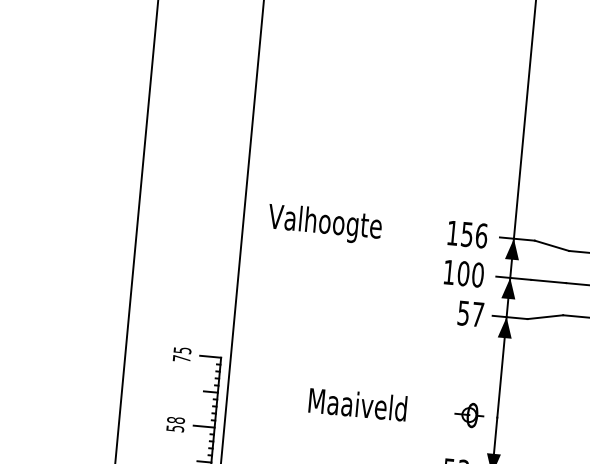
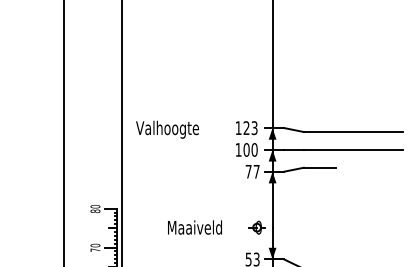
text: (474, 235) -> (250, 128), 156 -> 123
text: (463, 312) -> (248, 171), 57 -> 77
text: (182, 355) -> (95, 209), 75 -> 80
text: (175, 423) -> (95, 247), 58 -> 70

